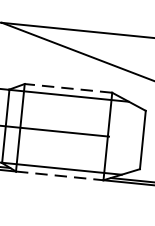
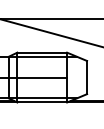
line: (68, 88) -> (42, 52), dashed -> solid
line: (60, 175) -> (42, 102), dashed -> solid

